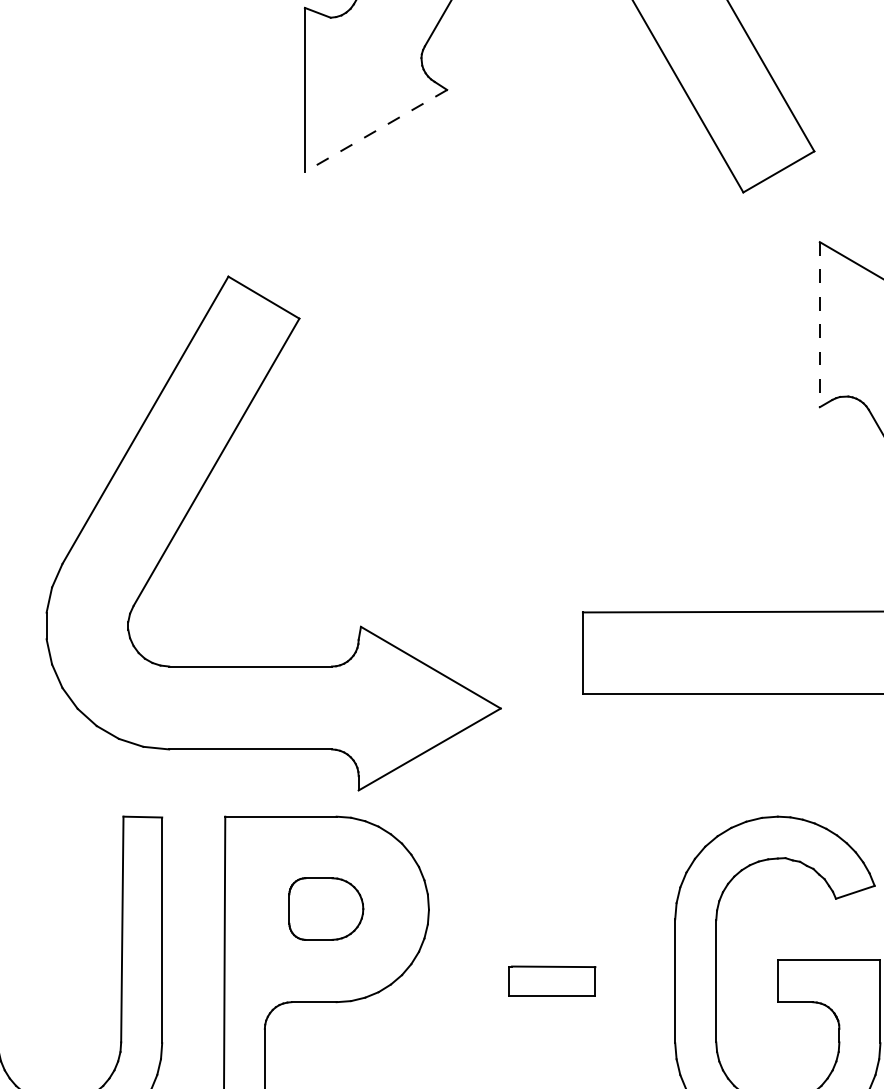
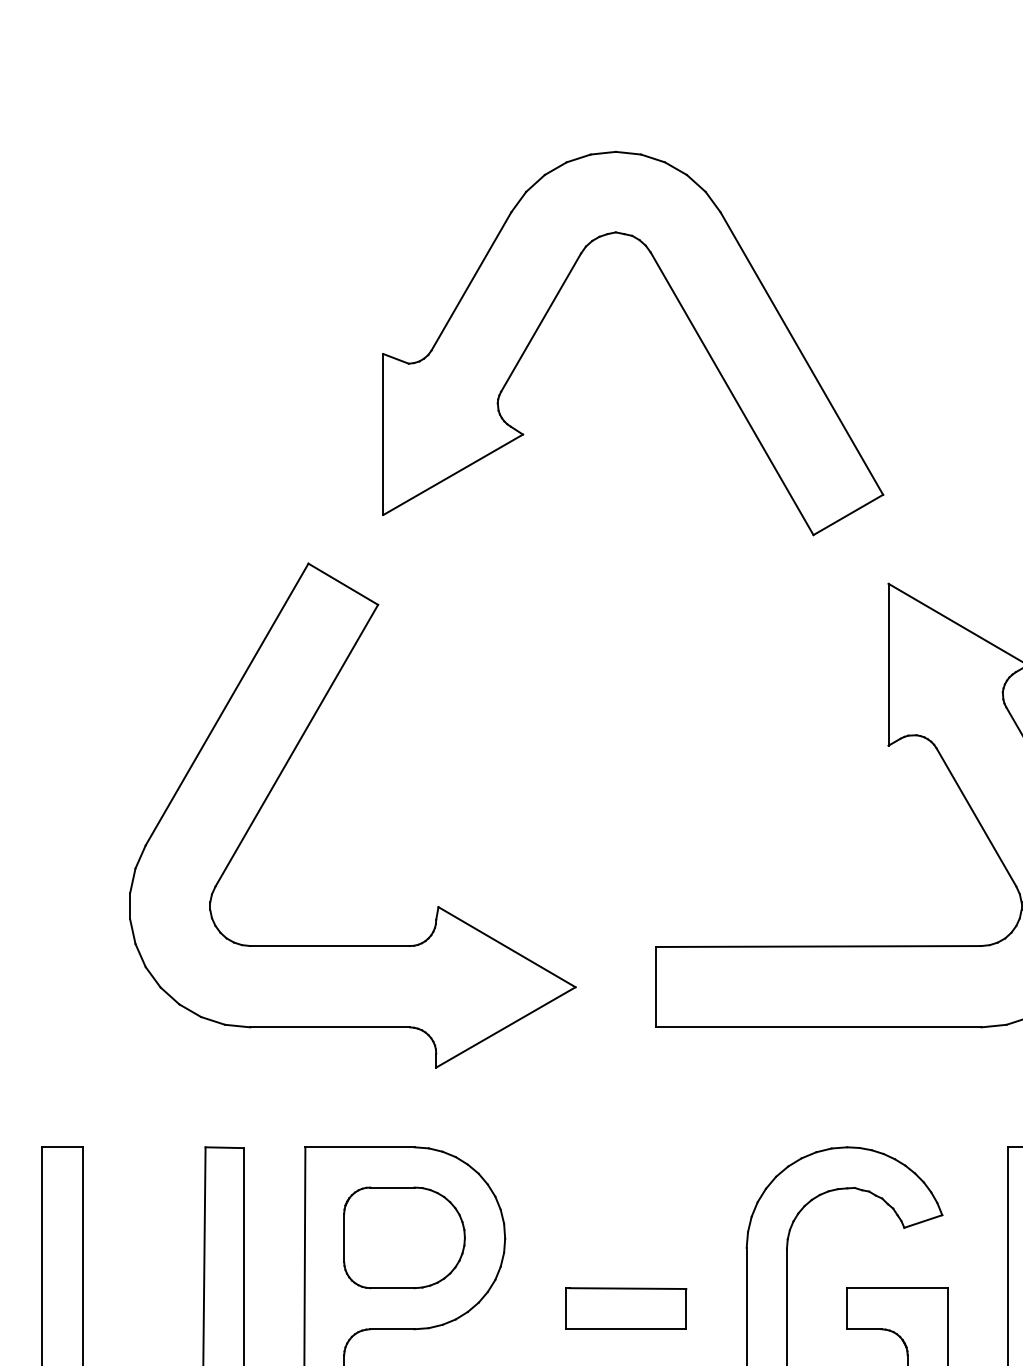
line: (376, 130) -> (453, 474), dashed -> solid
line: (819, 324) -> (888, 664), dashed -> solid
part: (199, 493) -> (280, 776), moved
part: (326, 908) -> (404, 1237), size x1.67
part: (552, 981) -> (626, 1308), size x1.43

